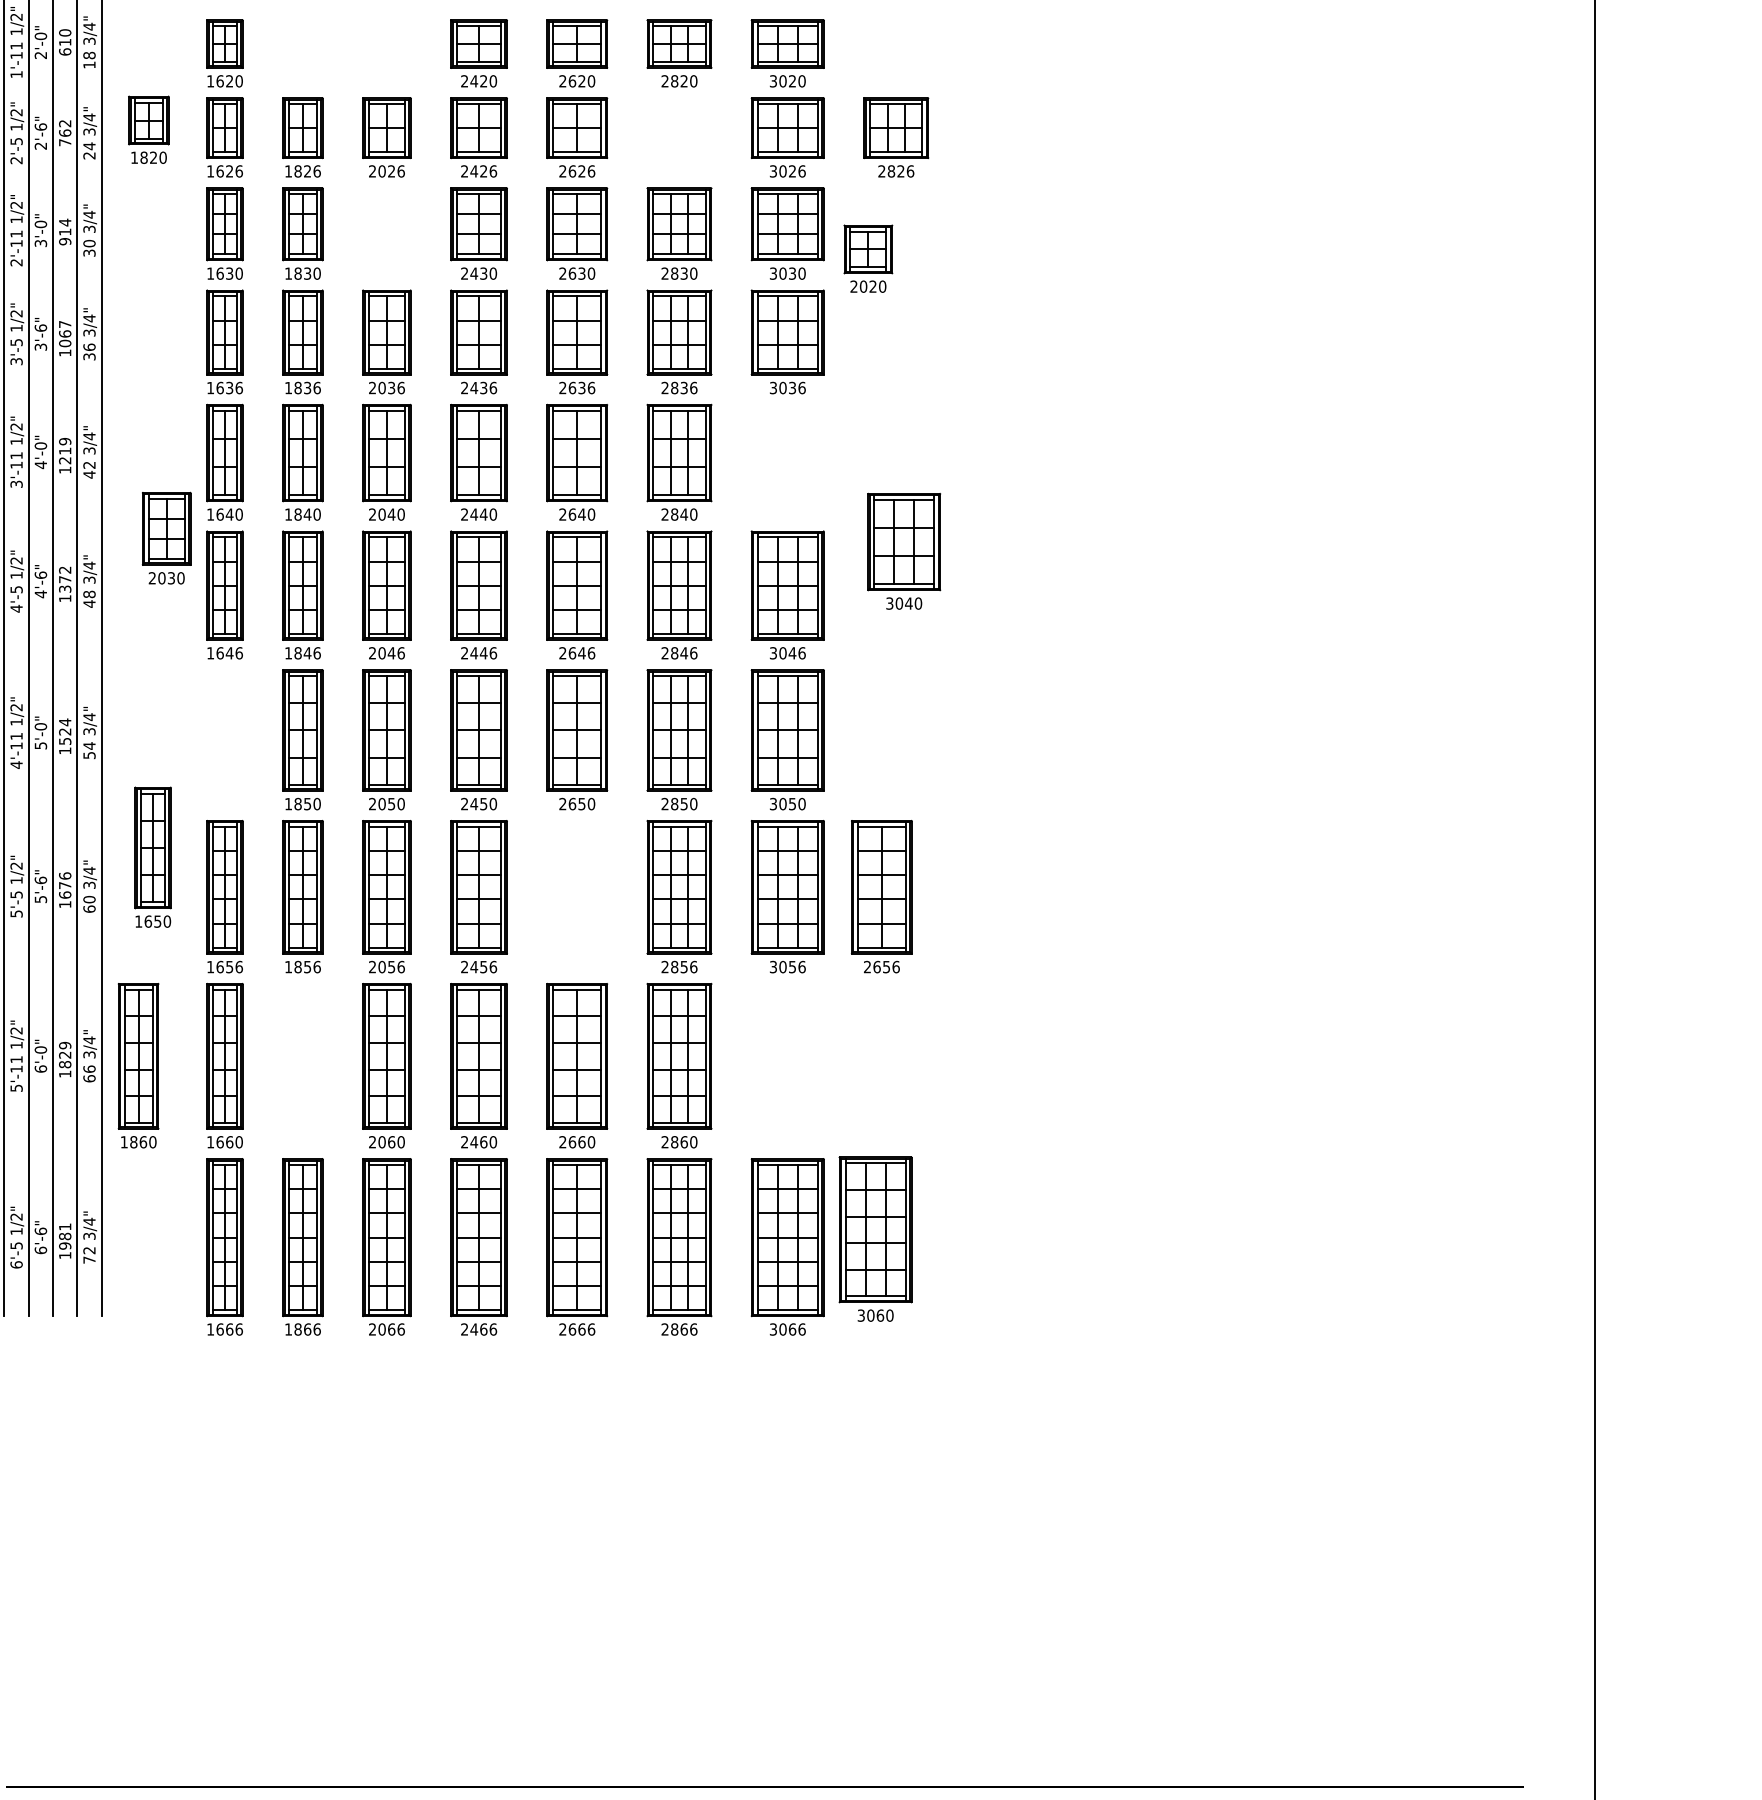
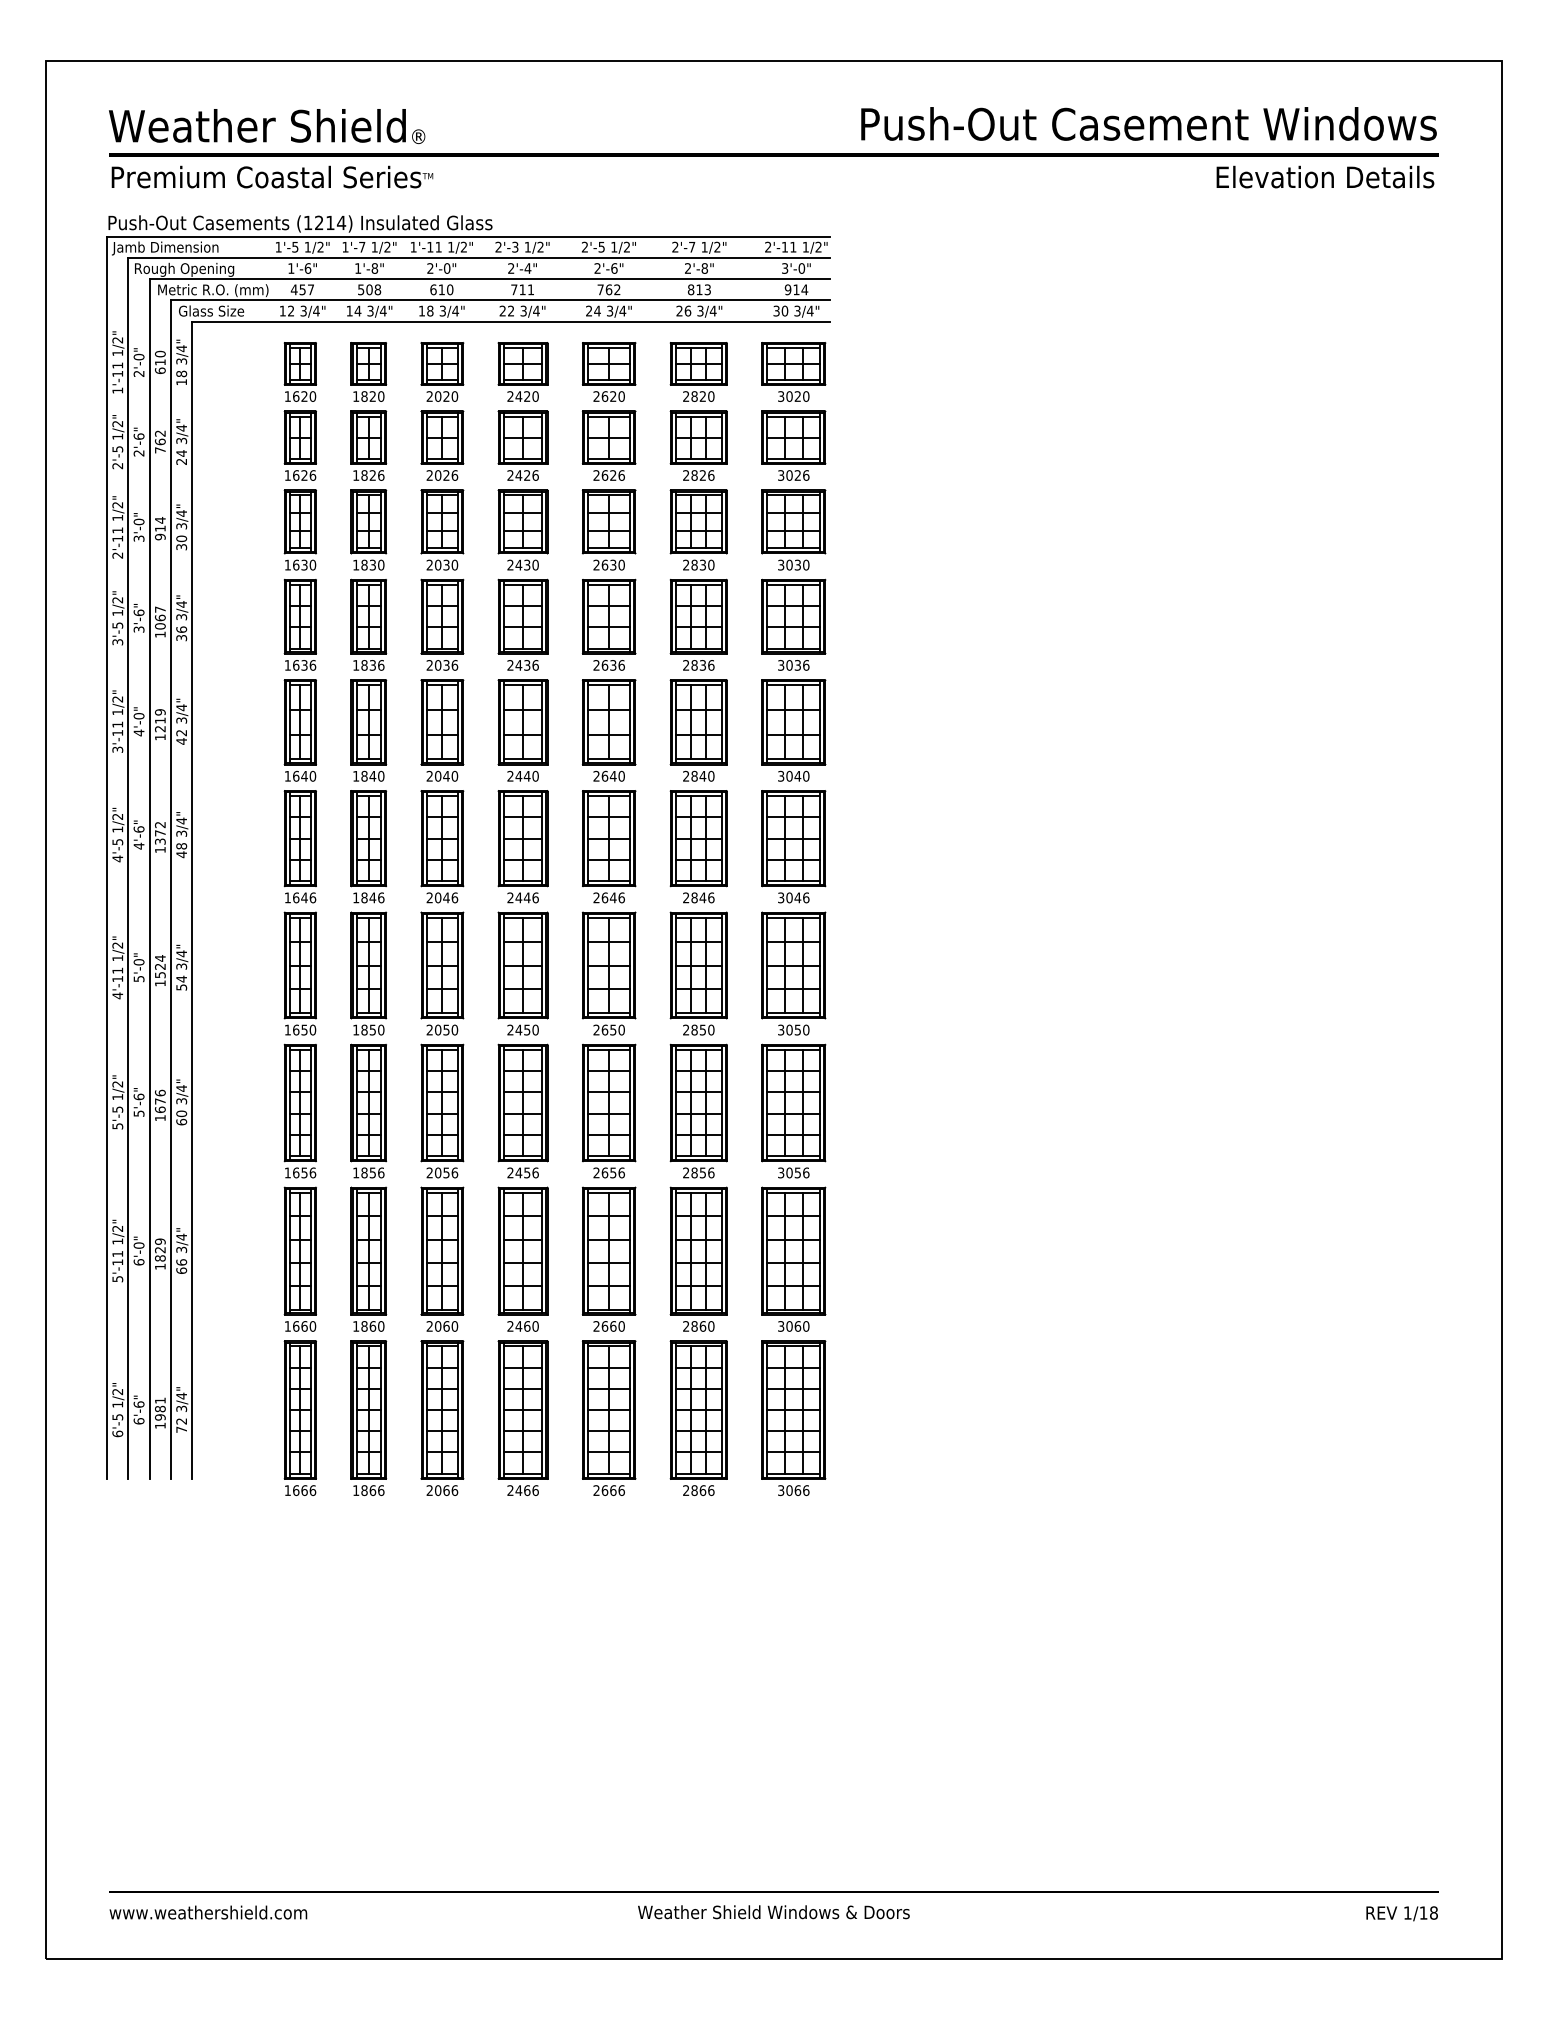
part: (148, 129) -> (368, 371), moved
part: (895, 137) -> (698, 445), moved
part: (868, 258) -> (442, 371), moved
part: (166, 537) -> (442, 529), moved
part: (903, 551) -> (793, 730), moved
part: (152, 857) -> (299, 973), moved
part: (882, 895) -> (609, 1110), moved
part: (138, 1064) -> (368, 1258), moved
part: (875, 1238) -> (793, 1258), moved

